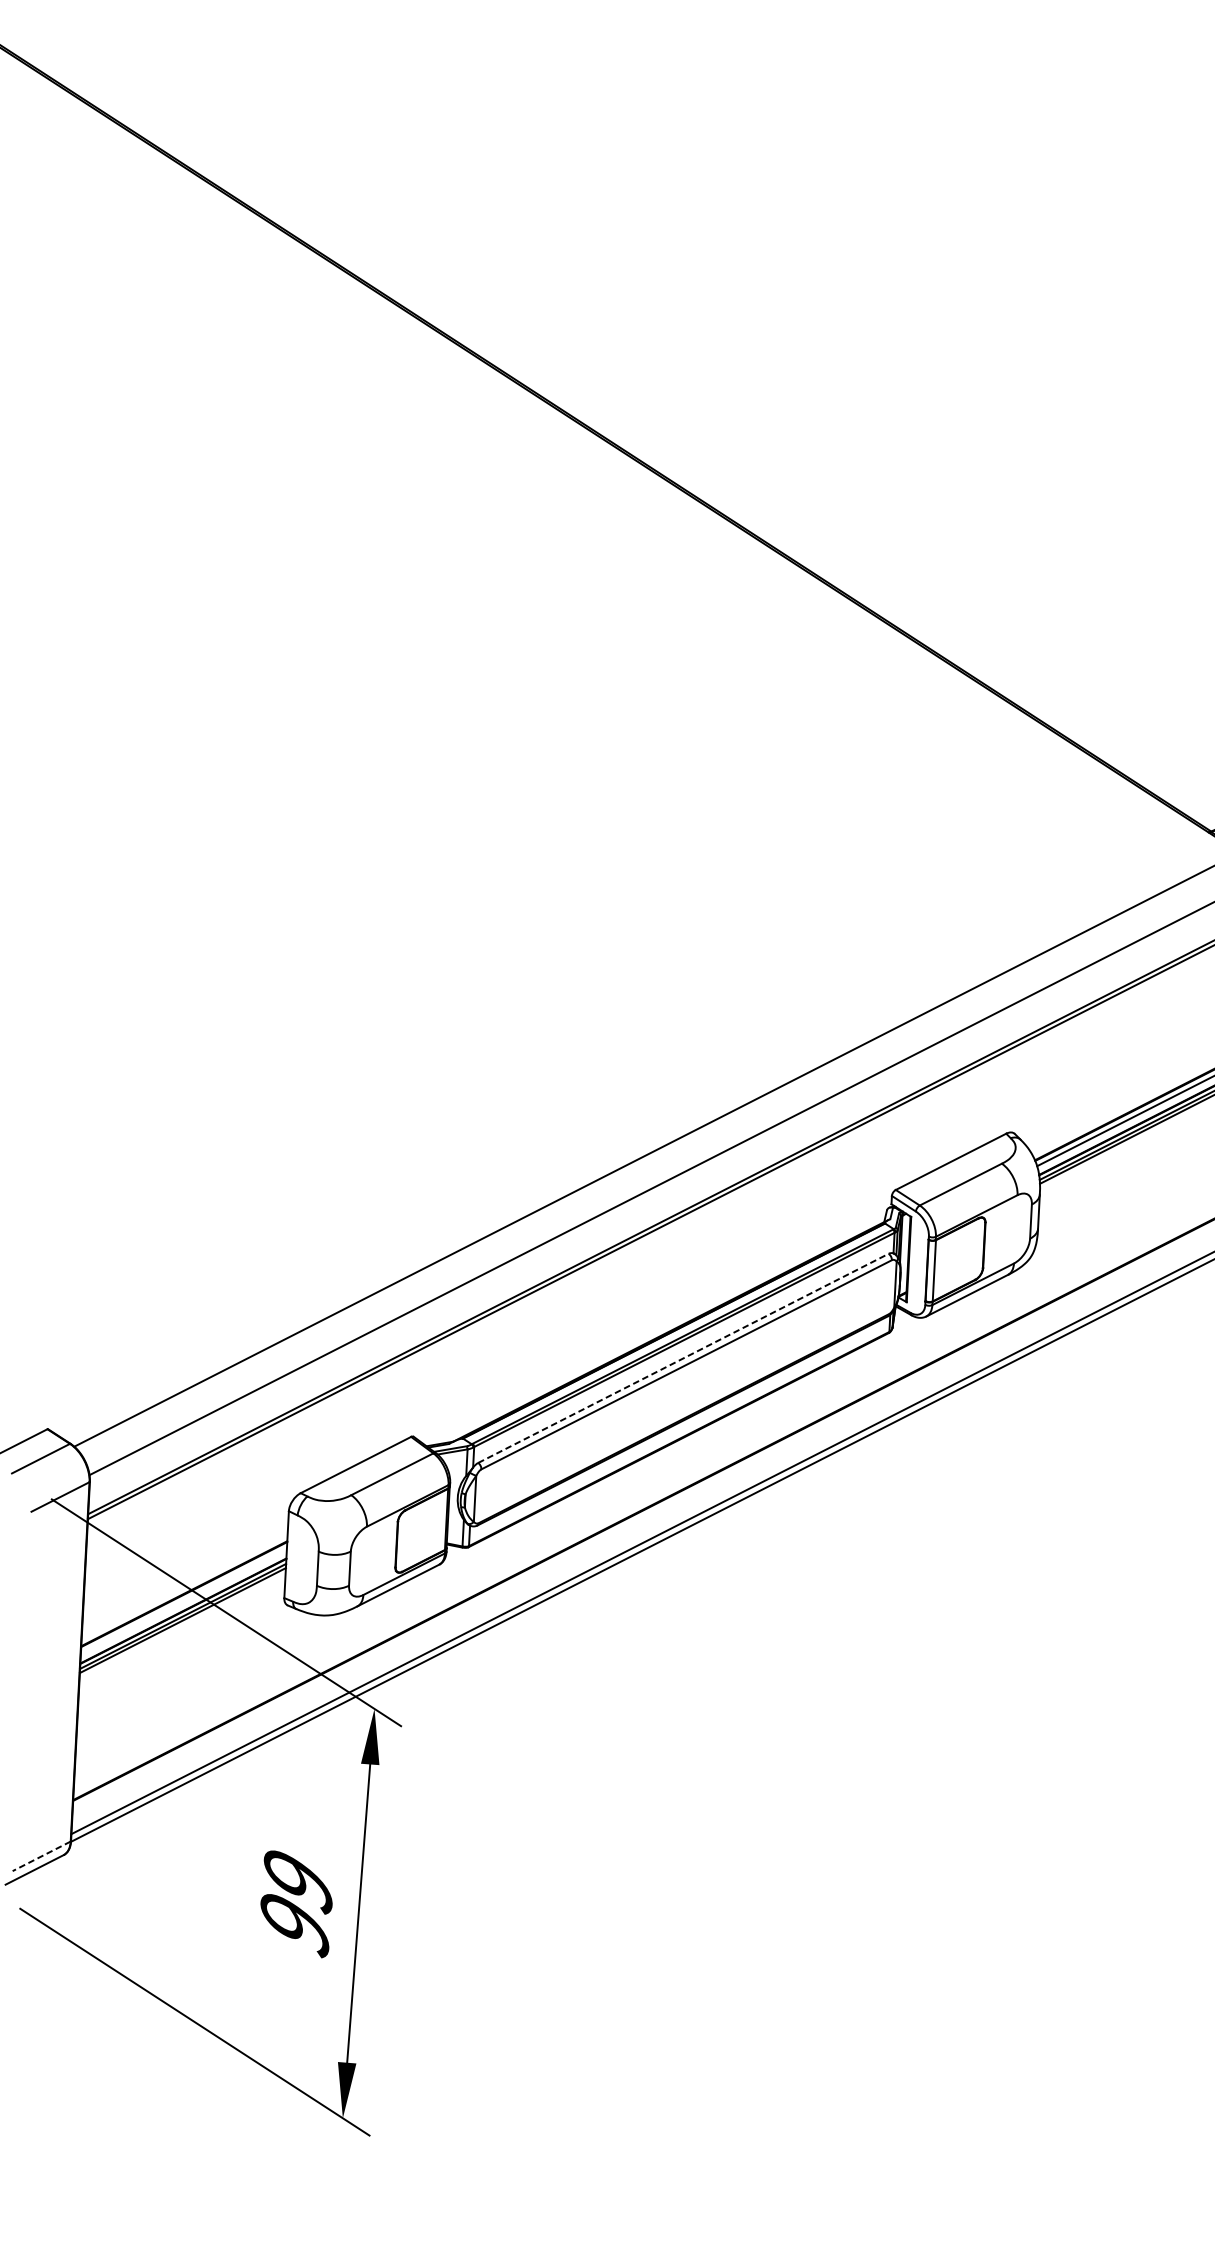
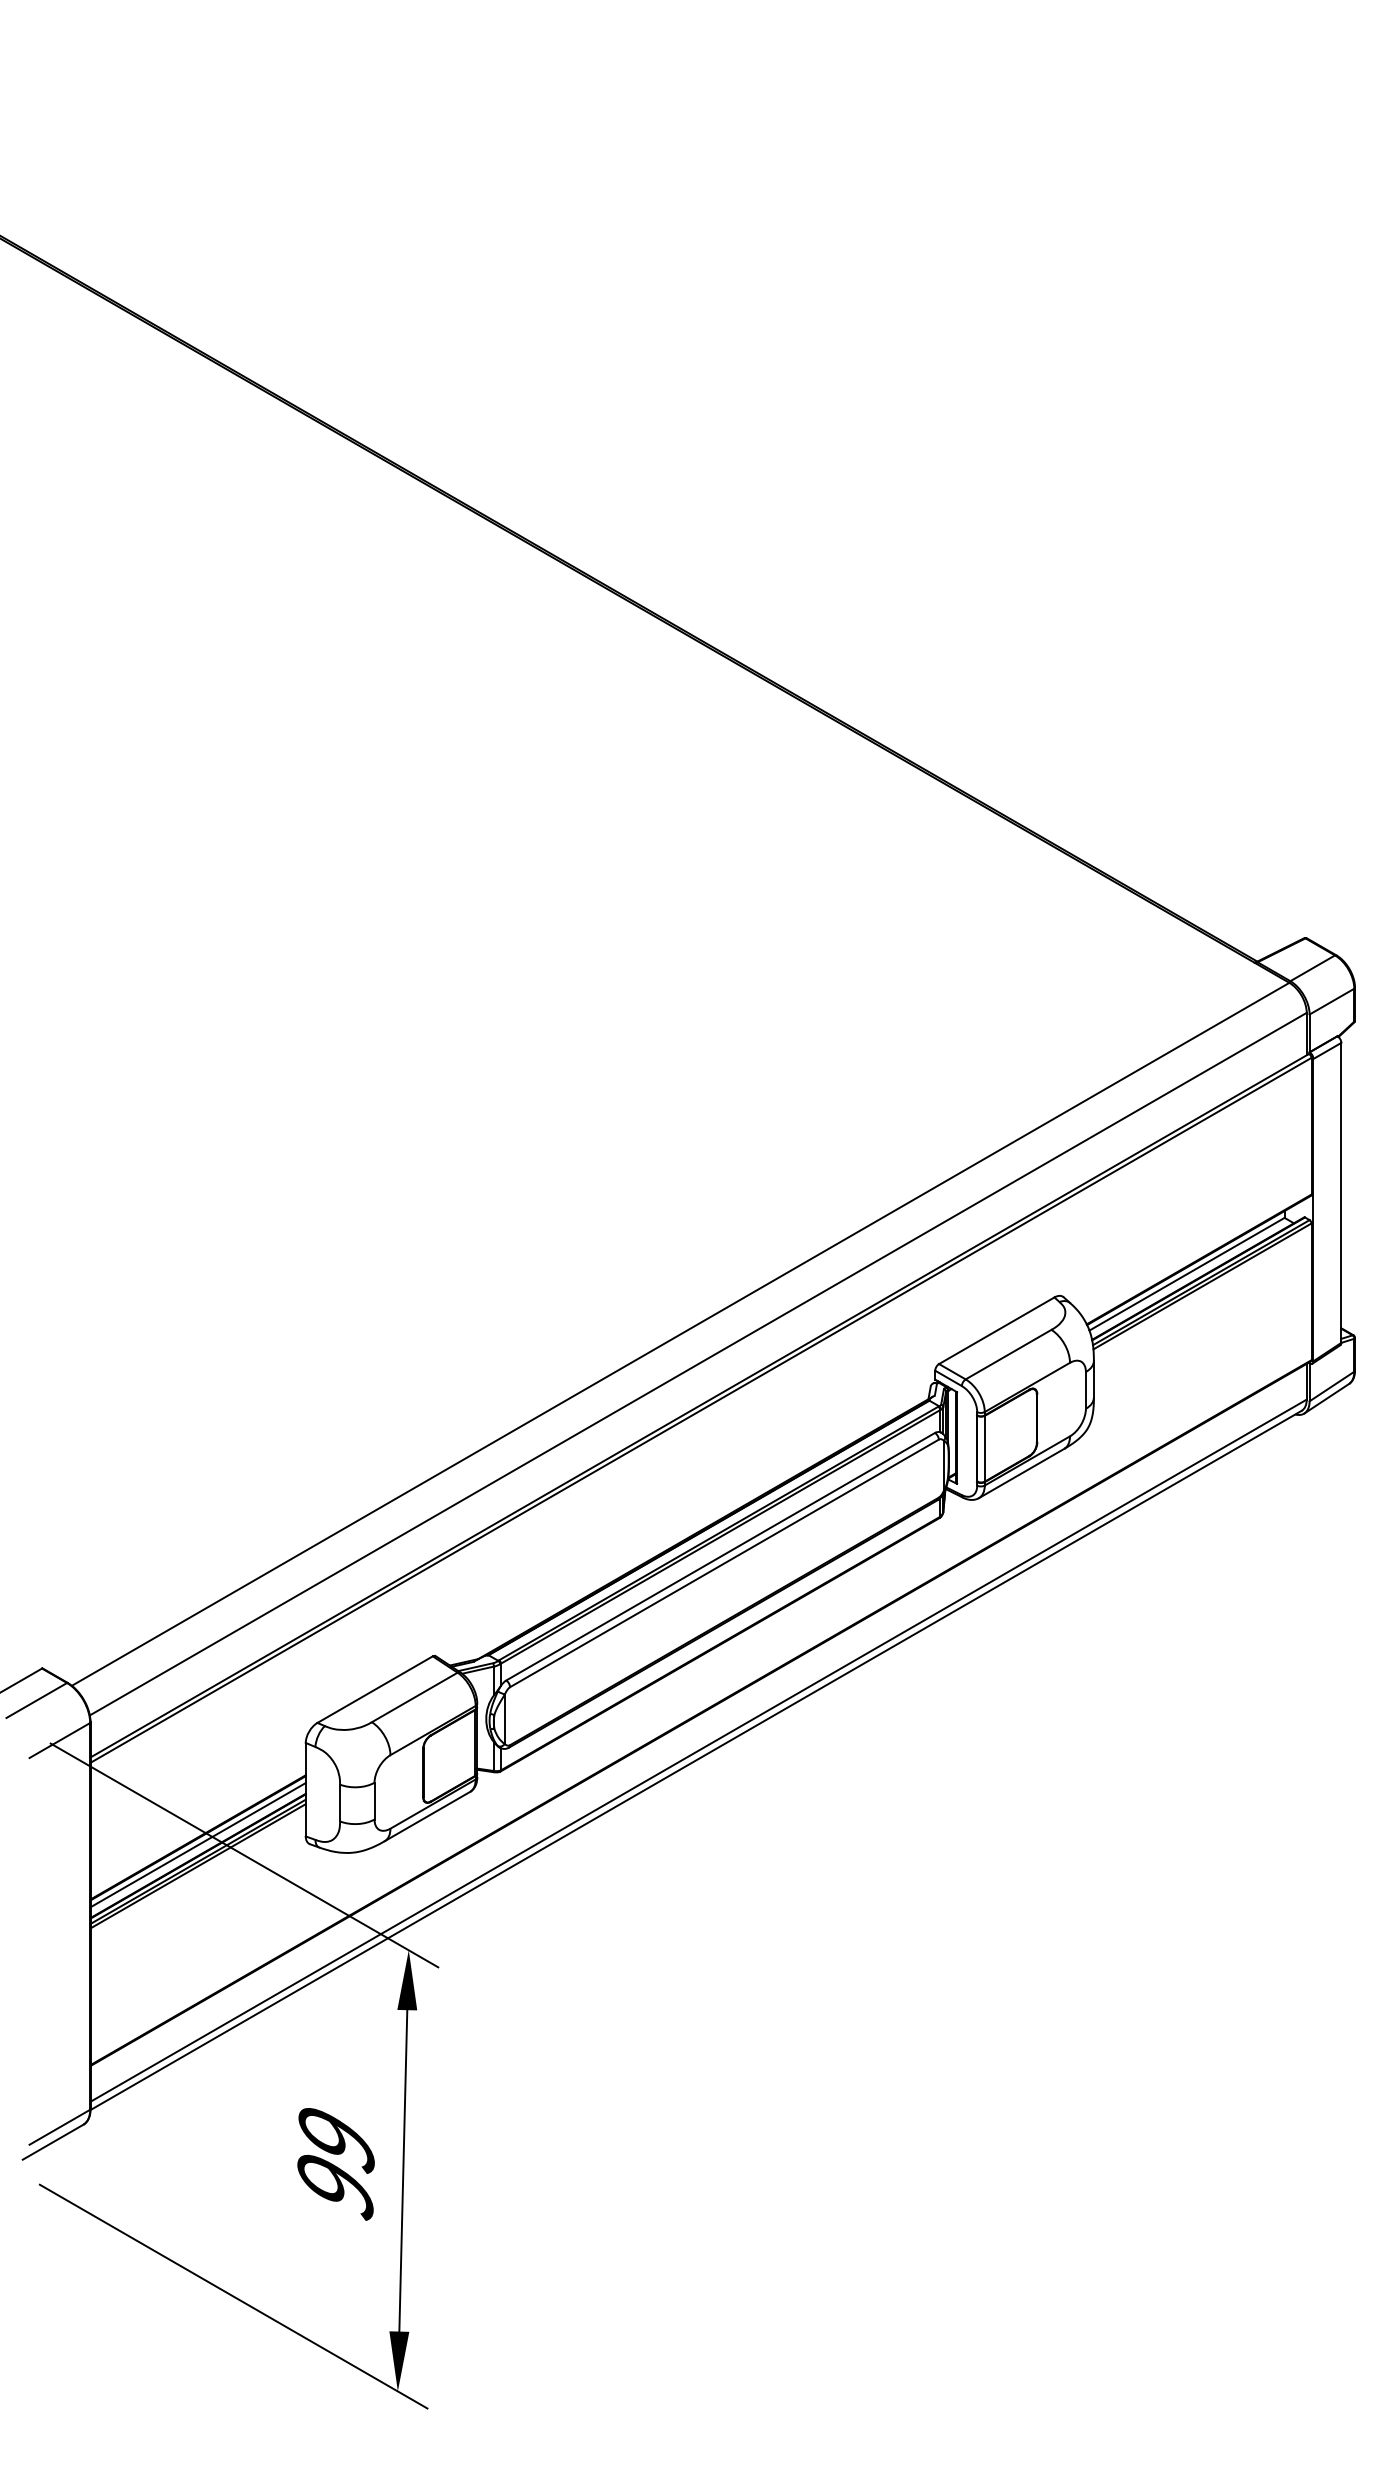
line: (683, 1358) -> (720, 1556), dashed -> solid
line: (183, 1601) -> (197, 1845), added
line: (41, 1856) -> (59, 2127), dashed -> solid

